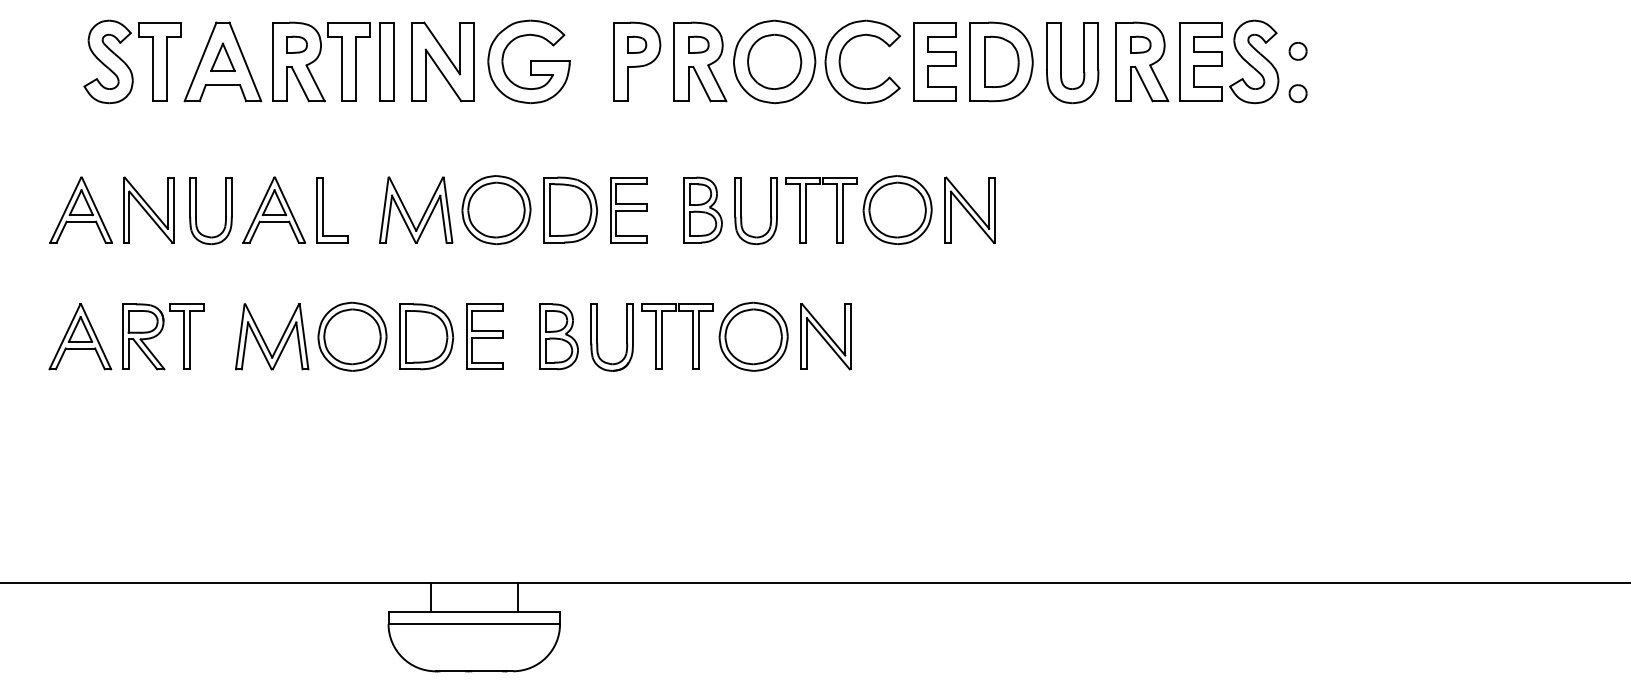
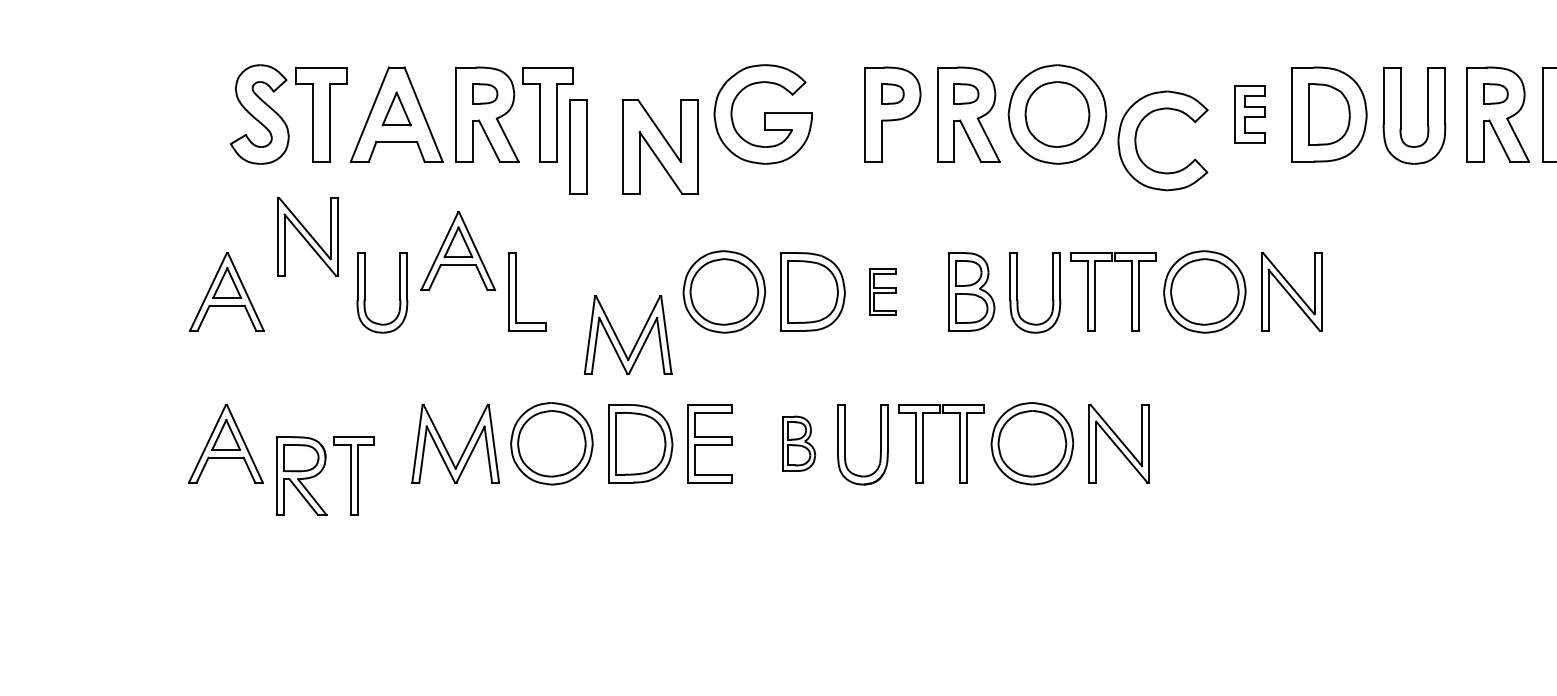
part: (841, 56) -> (1137, 134), moved
part: (386, 61) -> (578, 146), moved
part: (442, 61) -> (659, 146), moved
part: (934, 61) -> (1248, 113), size x0.6
part: (148, 209) -> (307, 236), moved
part: (274, 209) -> (458, 250), moved
part: (628, 210) -> (882, 292), size x0.6
part: (423, 213) -> (636, 339), moved
part: (163, 336) -> (325, 475), moved
part: (558, 336) -> (798, 443), size x0.7

